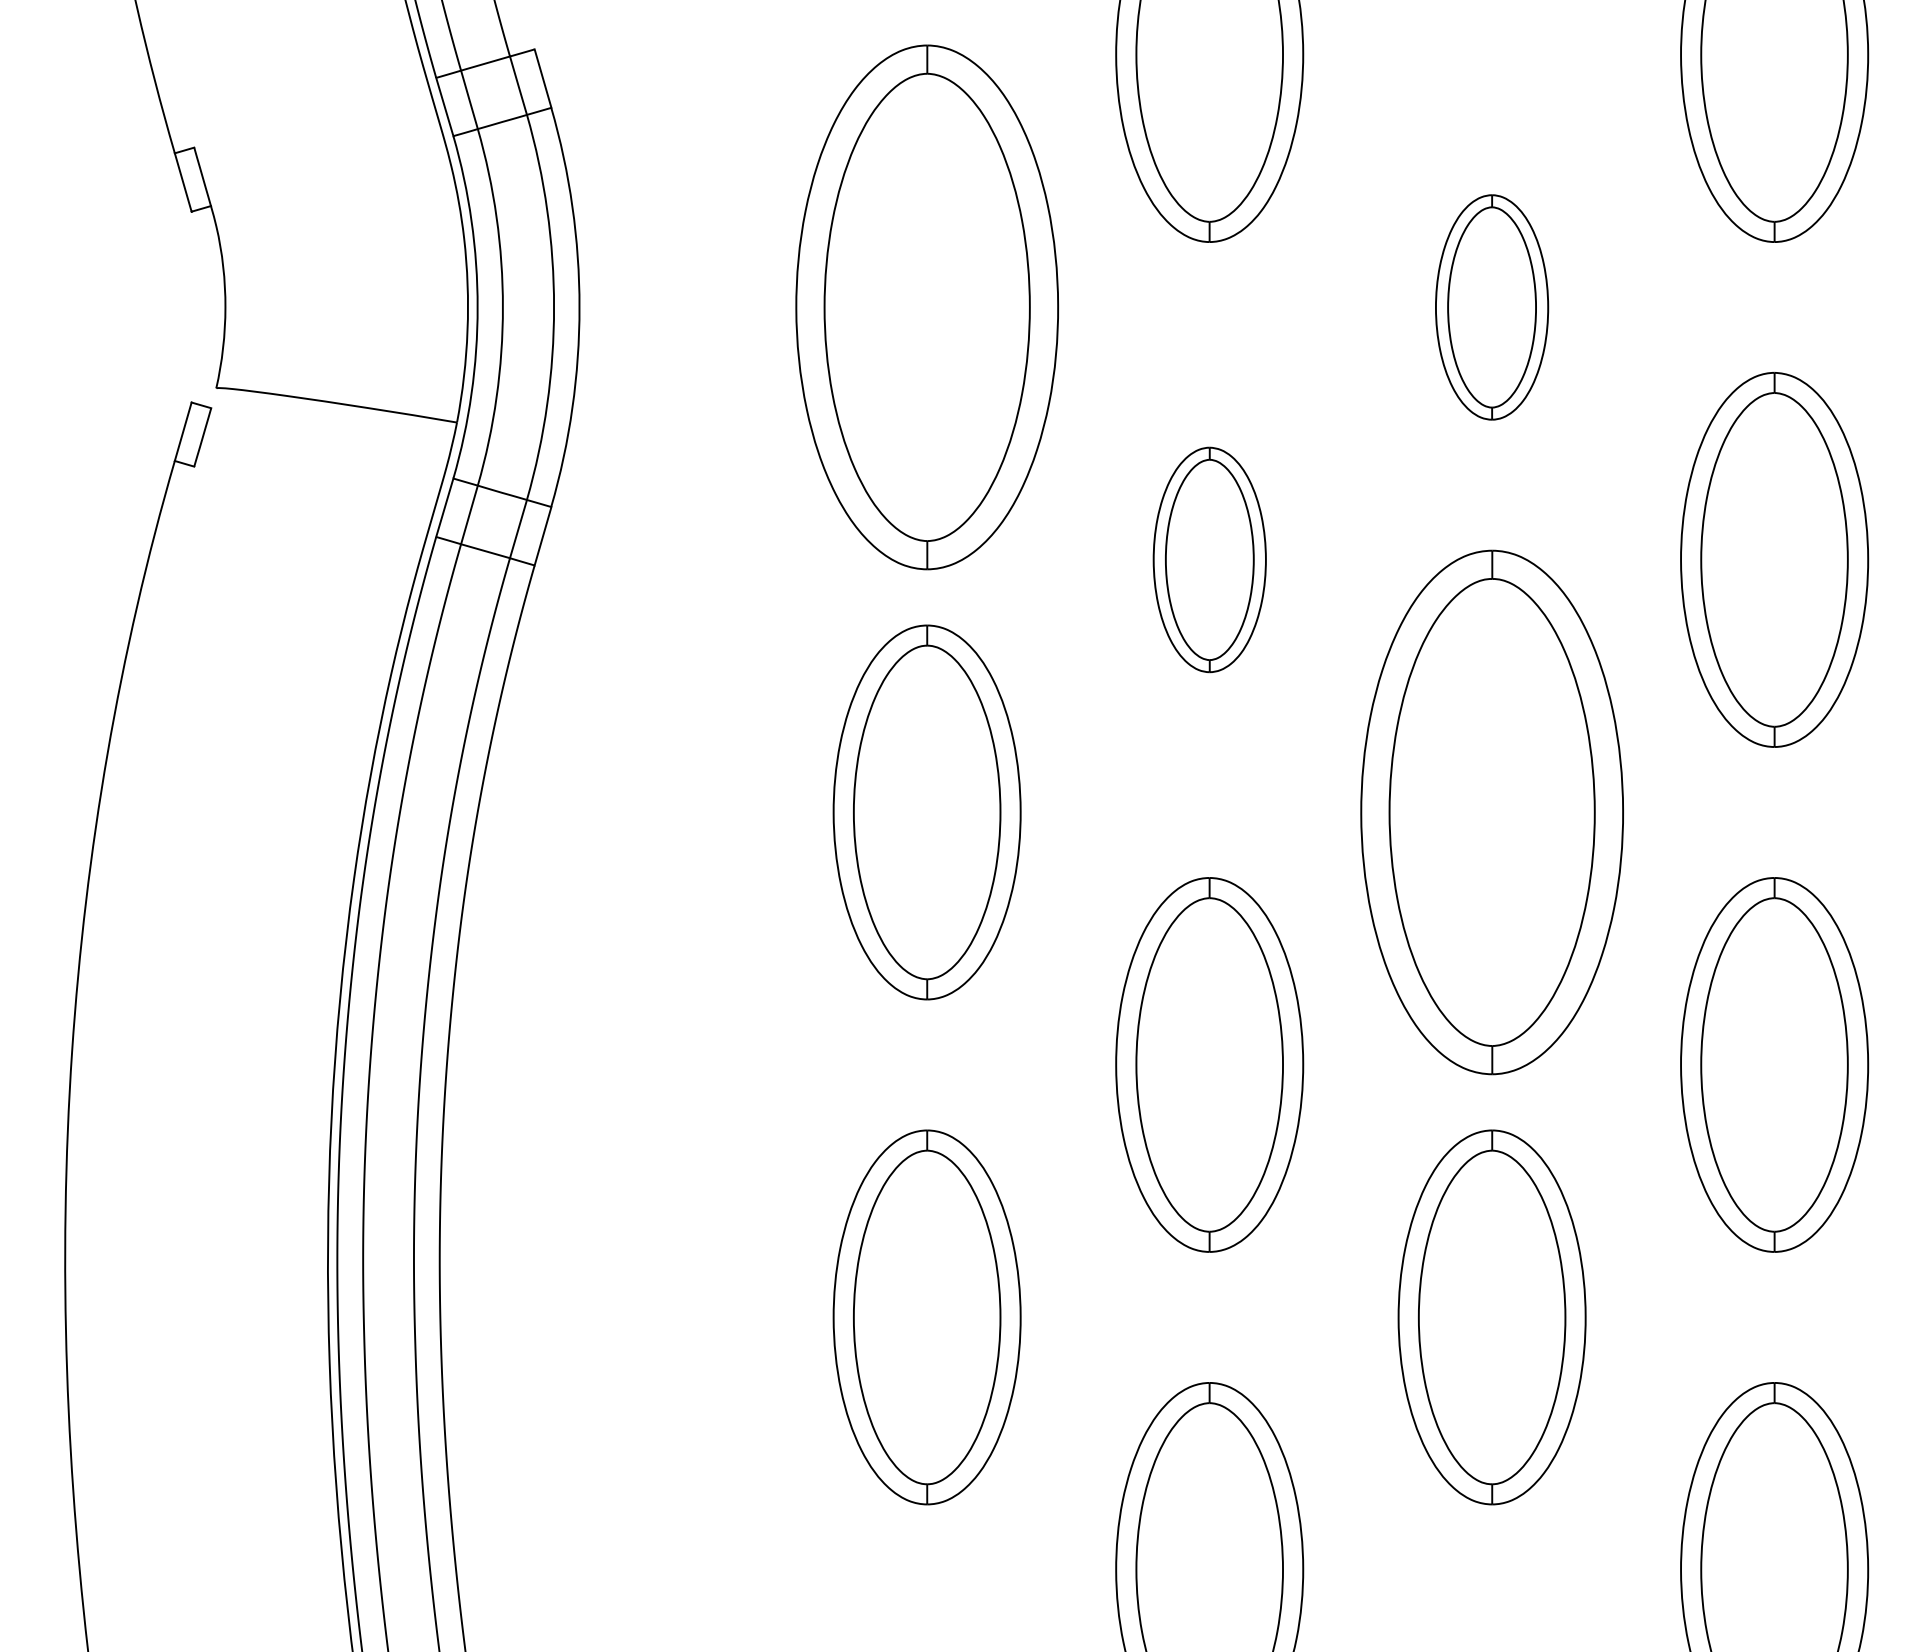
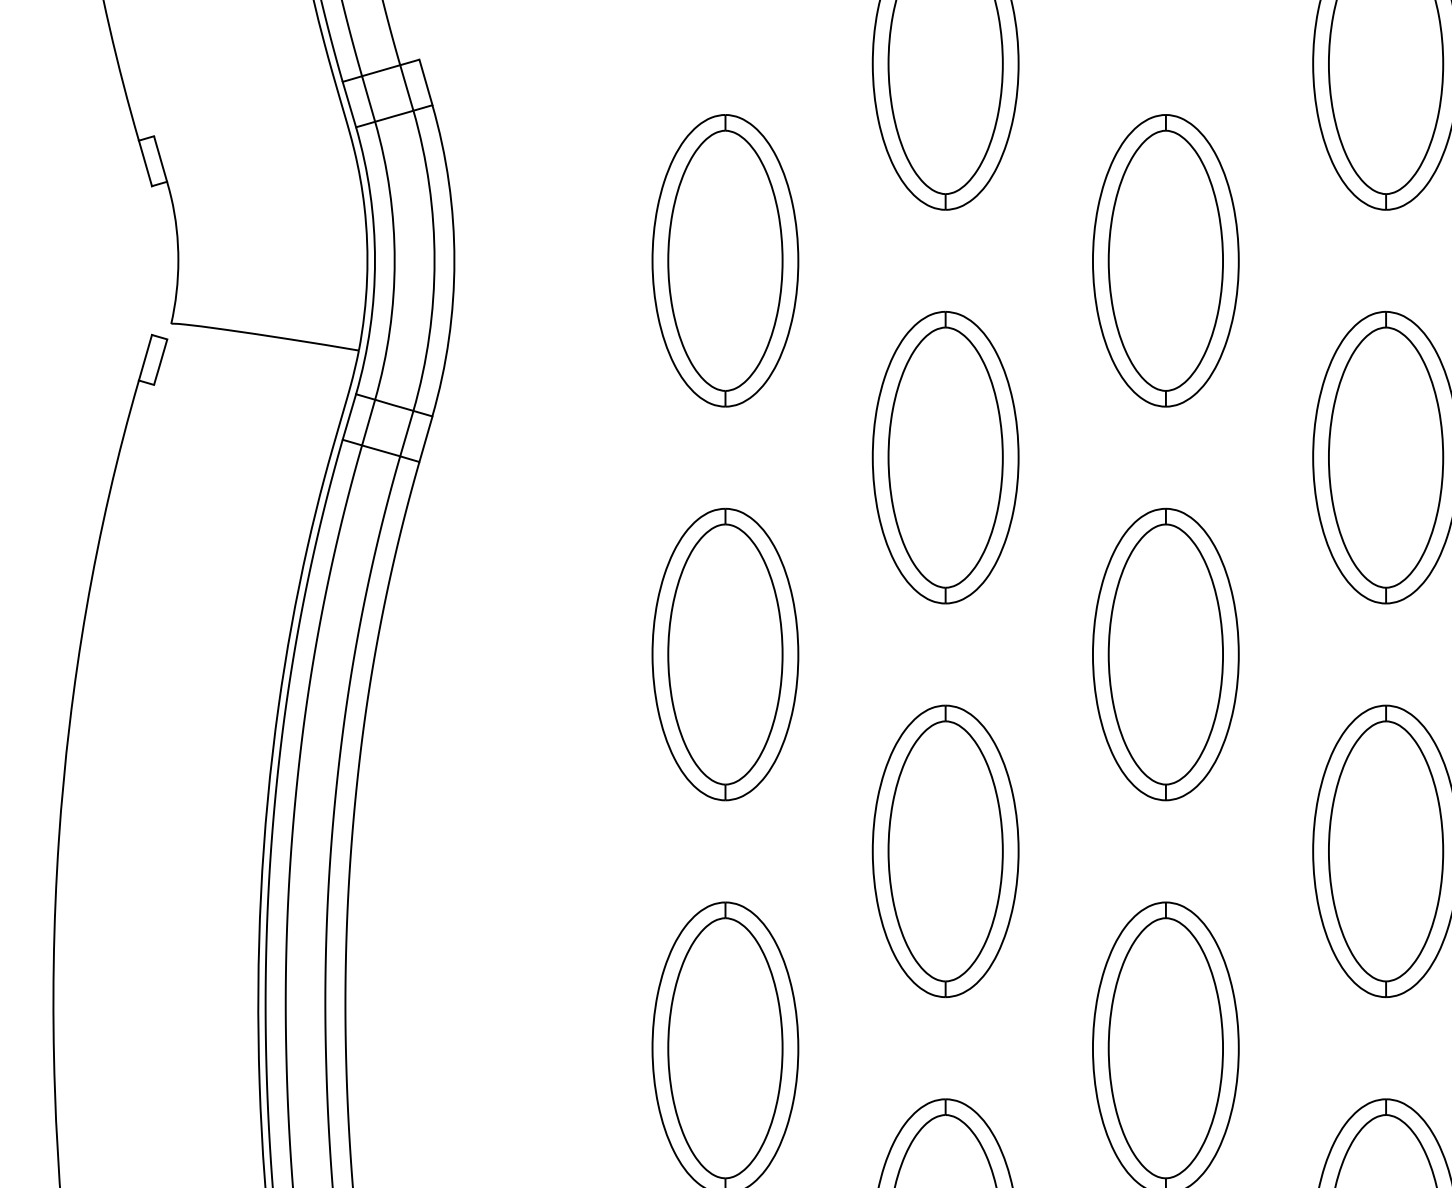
part: (926, 307) -> (724, 260), size x0.71
part: (1491, 307) -> (1165, 260), size x1.67
part: (1209, 559) -> (945, 457), size x1.67
part: (1491, 812) -> (1165, 654), size x0.71

